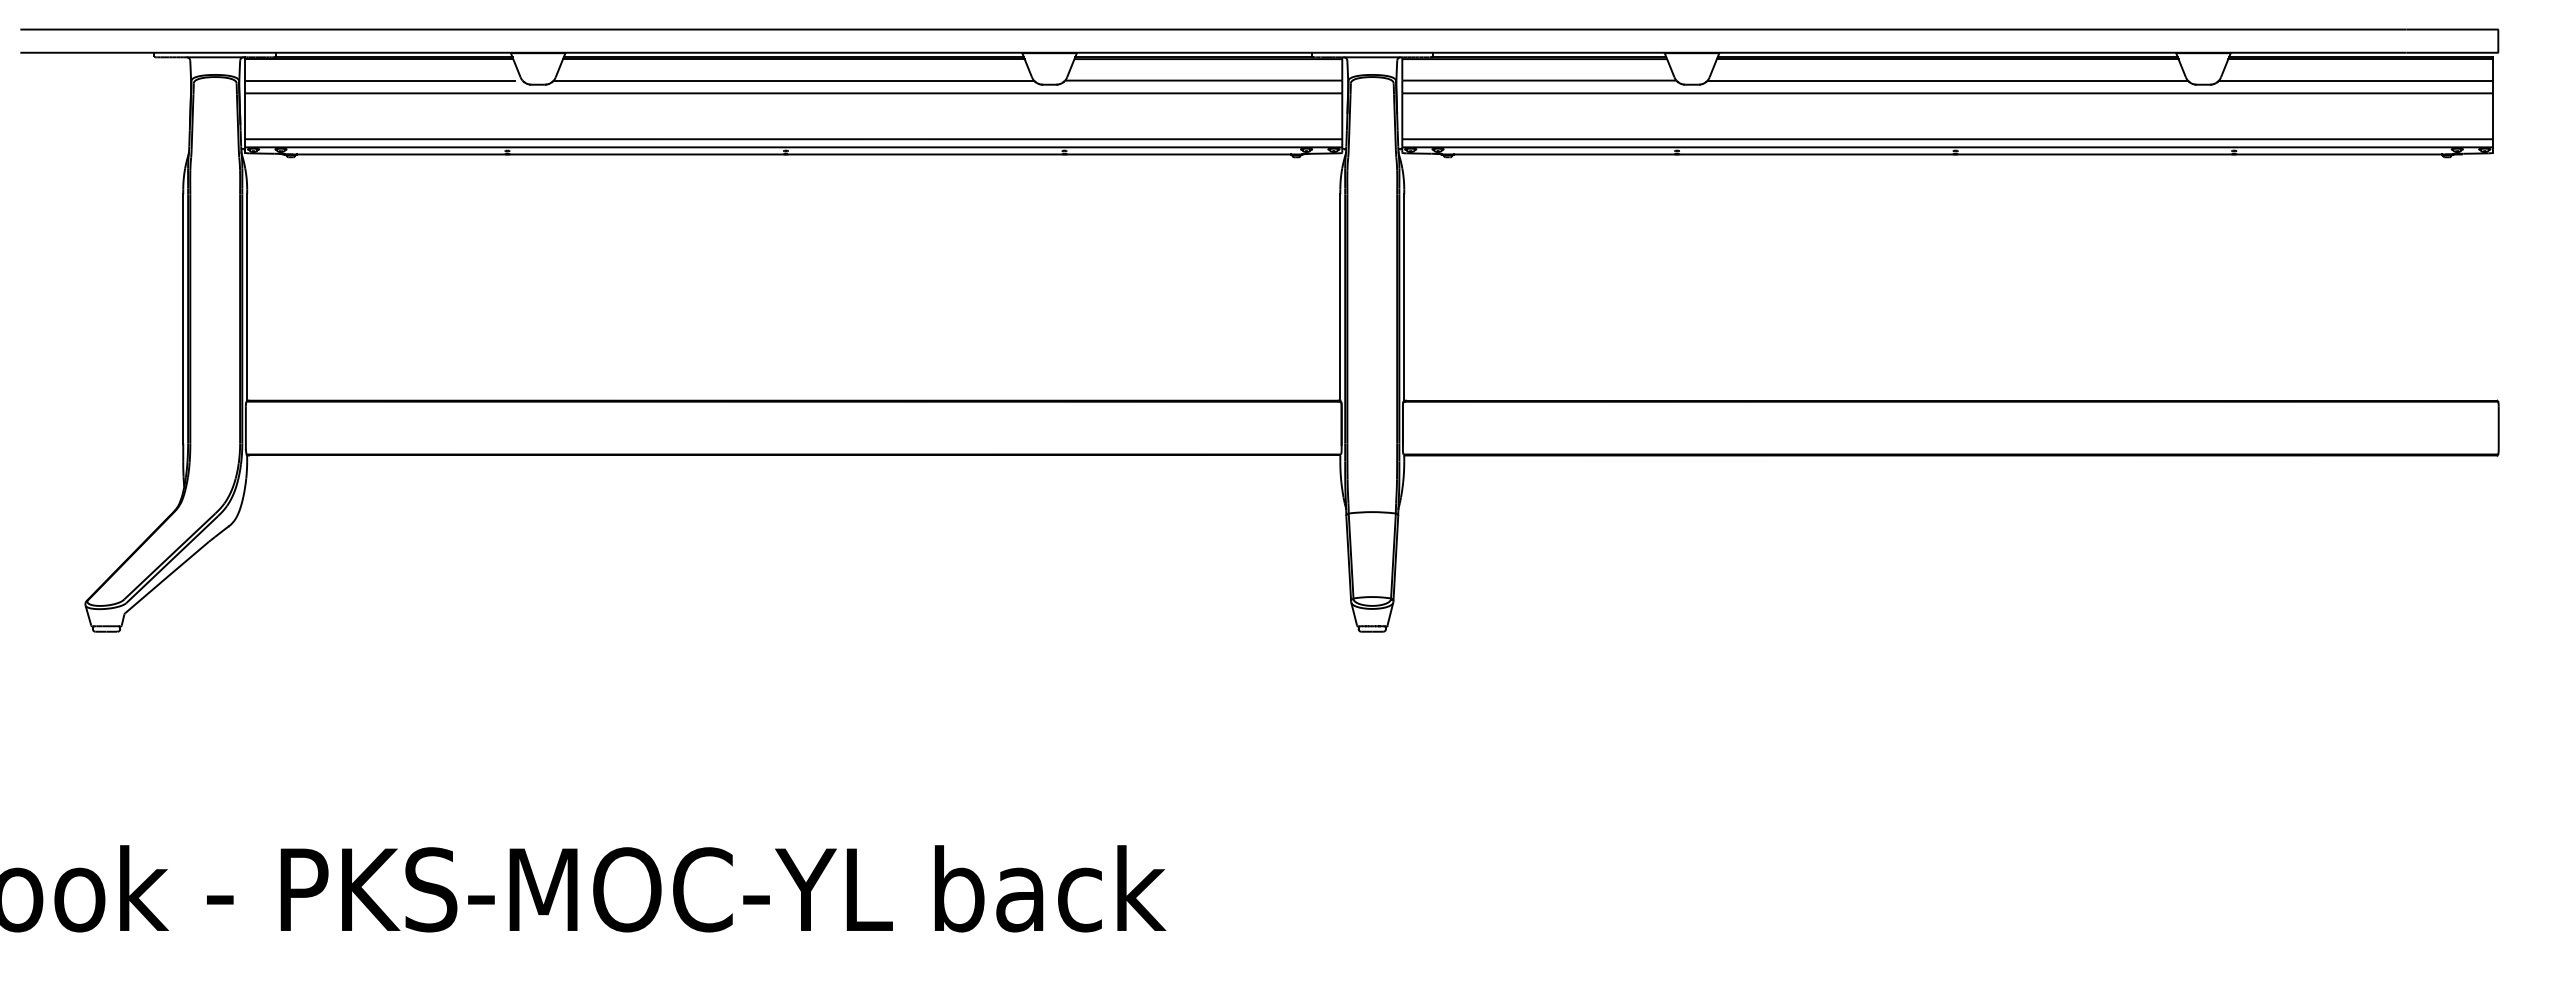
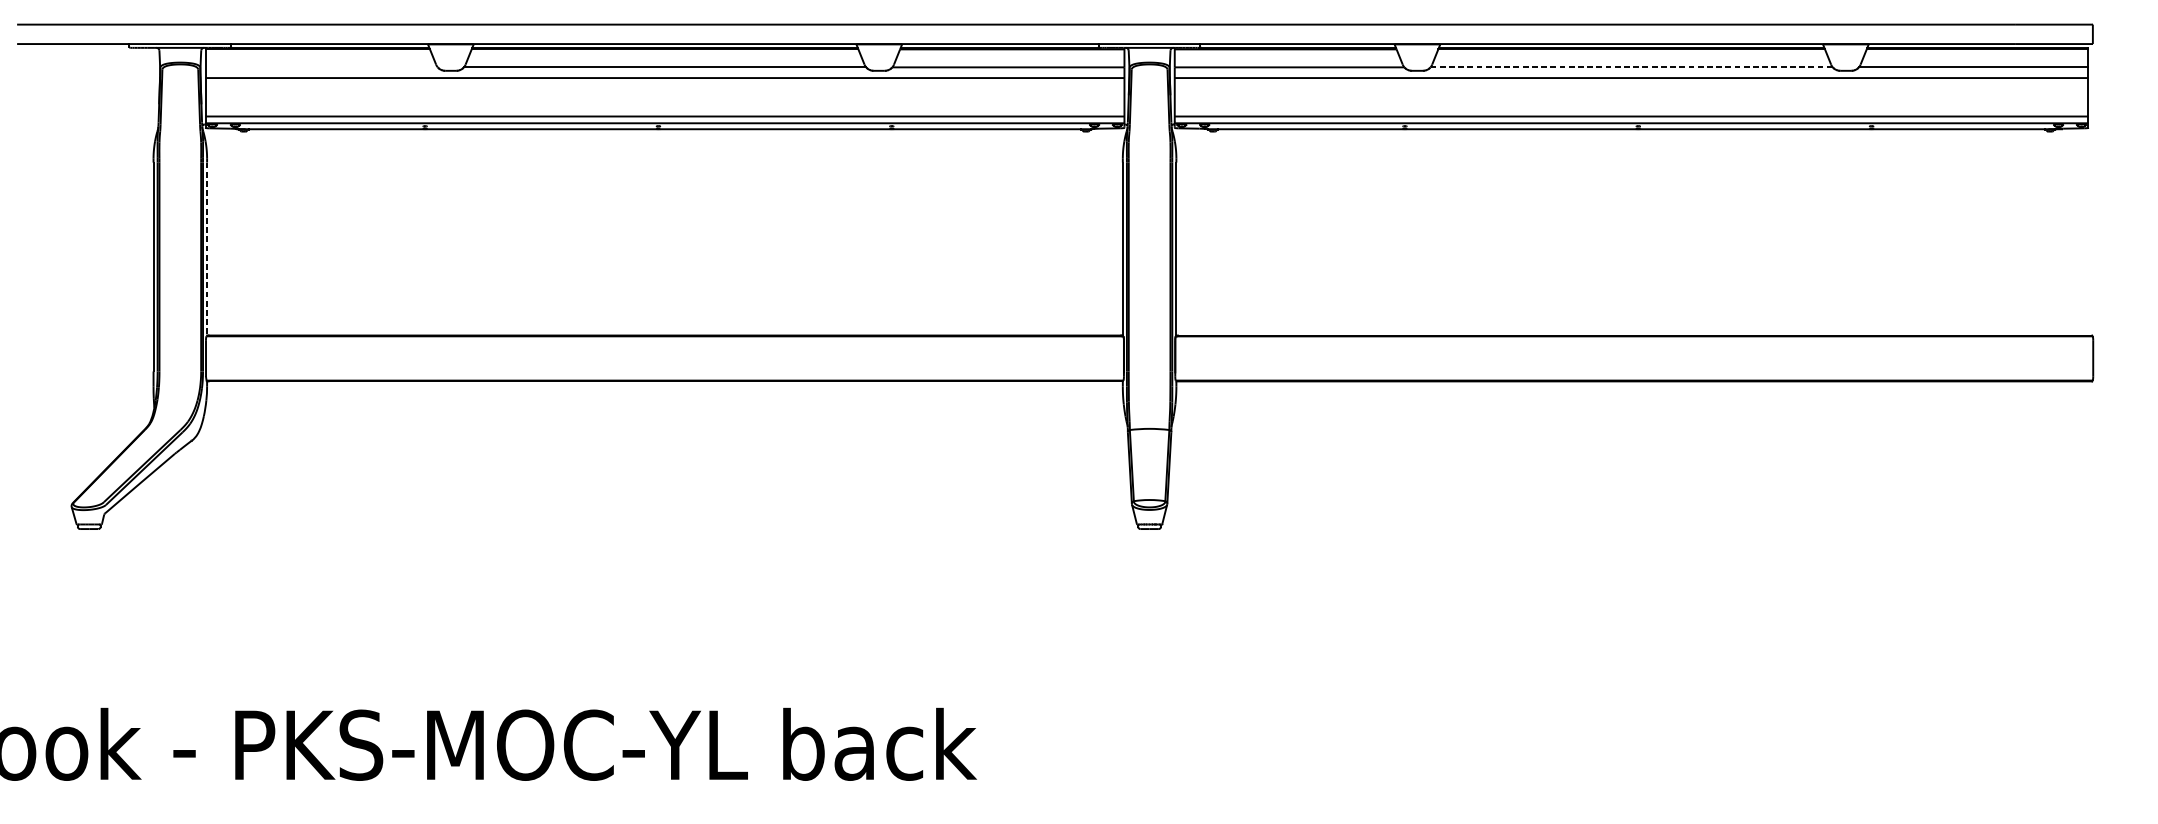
line: (379, 80) -> (317, 67), removed
line: (1948, 80) -> (1632, 67), solid -> dashed
line: (247, 298) -> (207, 249), solid -> dashed

